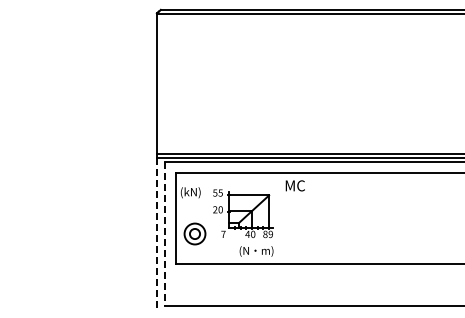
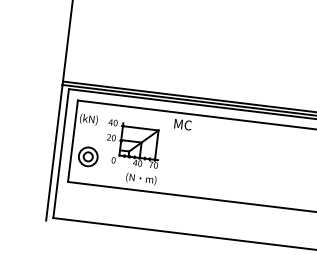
text: (217, 192) -> (112, 122), 55 -> 40
line: (157, 234) -> (54, 153), dashed -> solid
line: (164, 234) -> (60, 154), dashed -> solid
text: (223, 234) -> (113, 160), 7 -> 0
text: (267, 234) -> (152, 165), 89 -> 70

